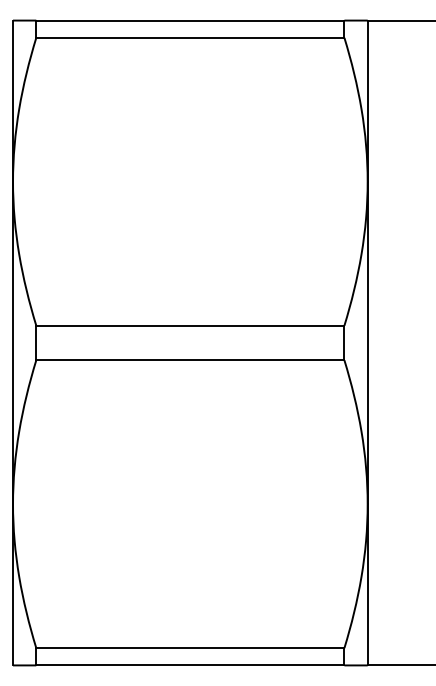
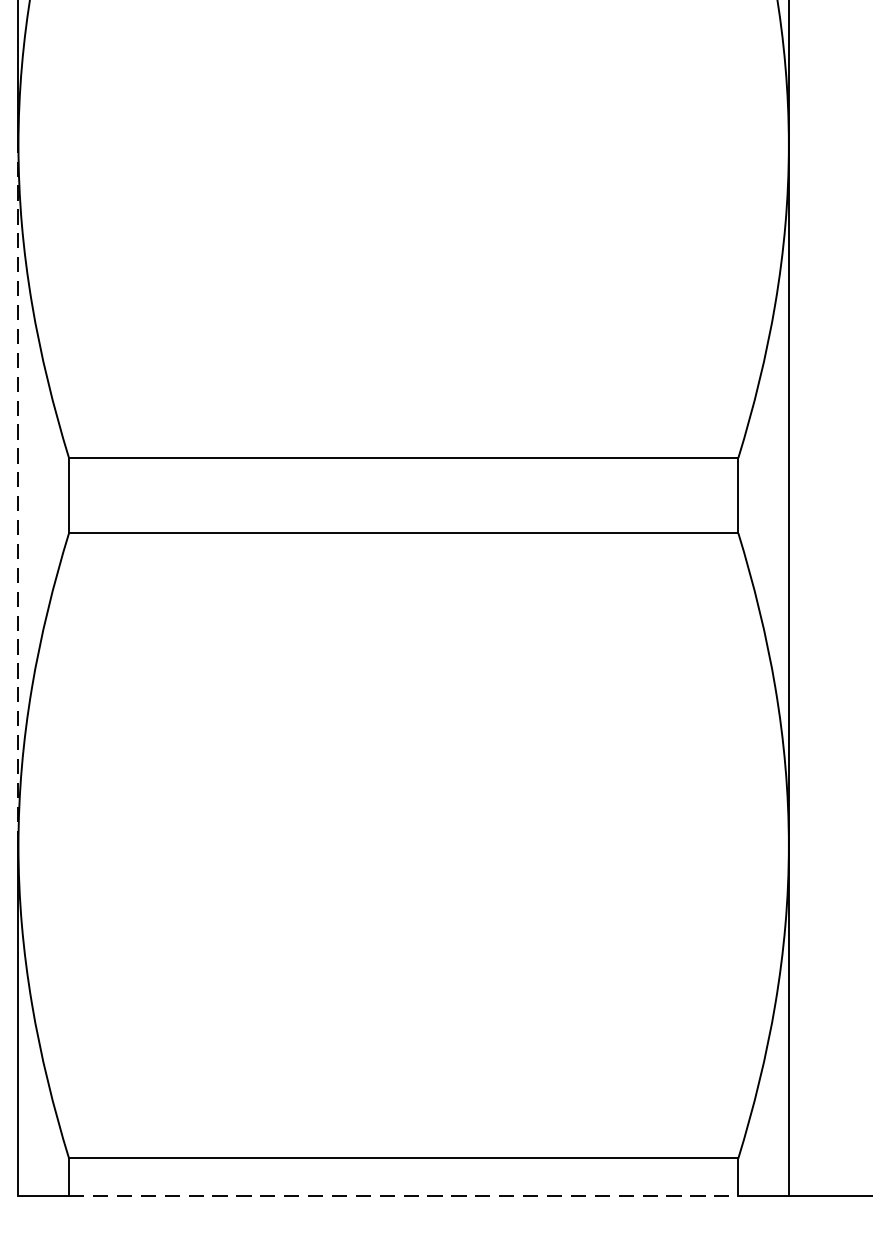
line: (13, 342) -> (19, 494), solid -> dashed
line: (190, 665) -> (403, 1196), solid -> dashed

